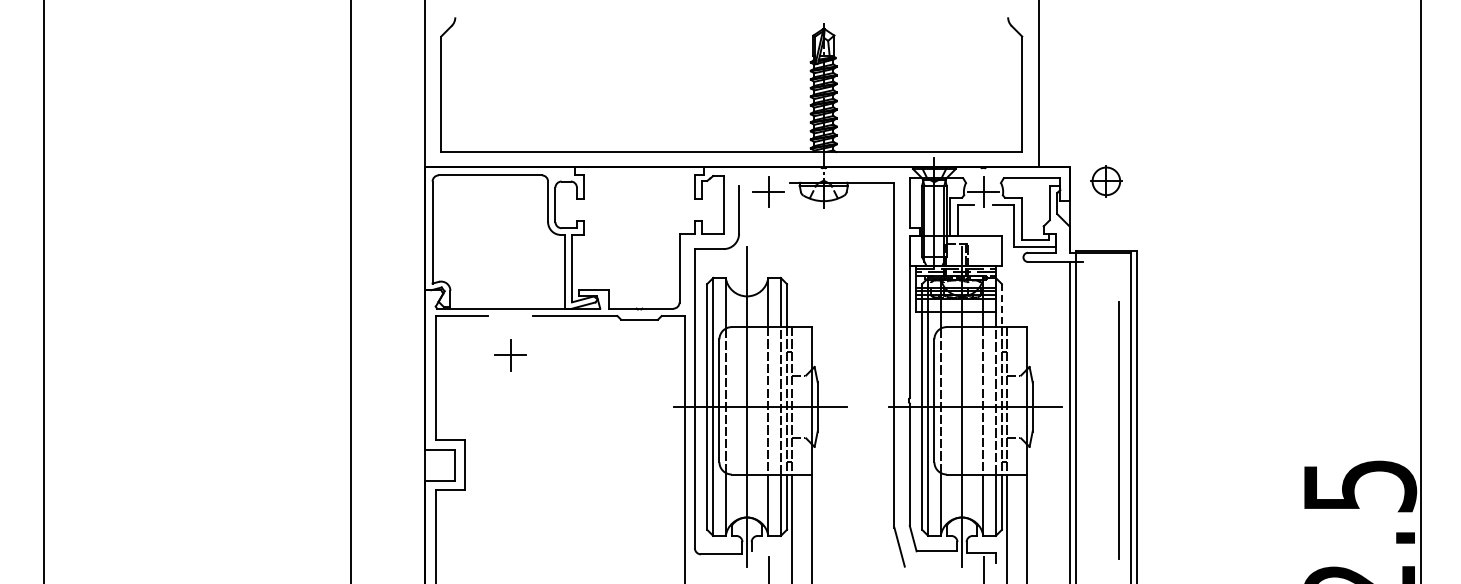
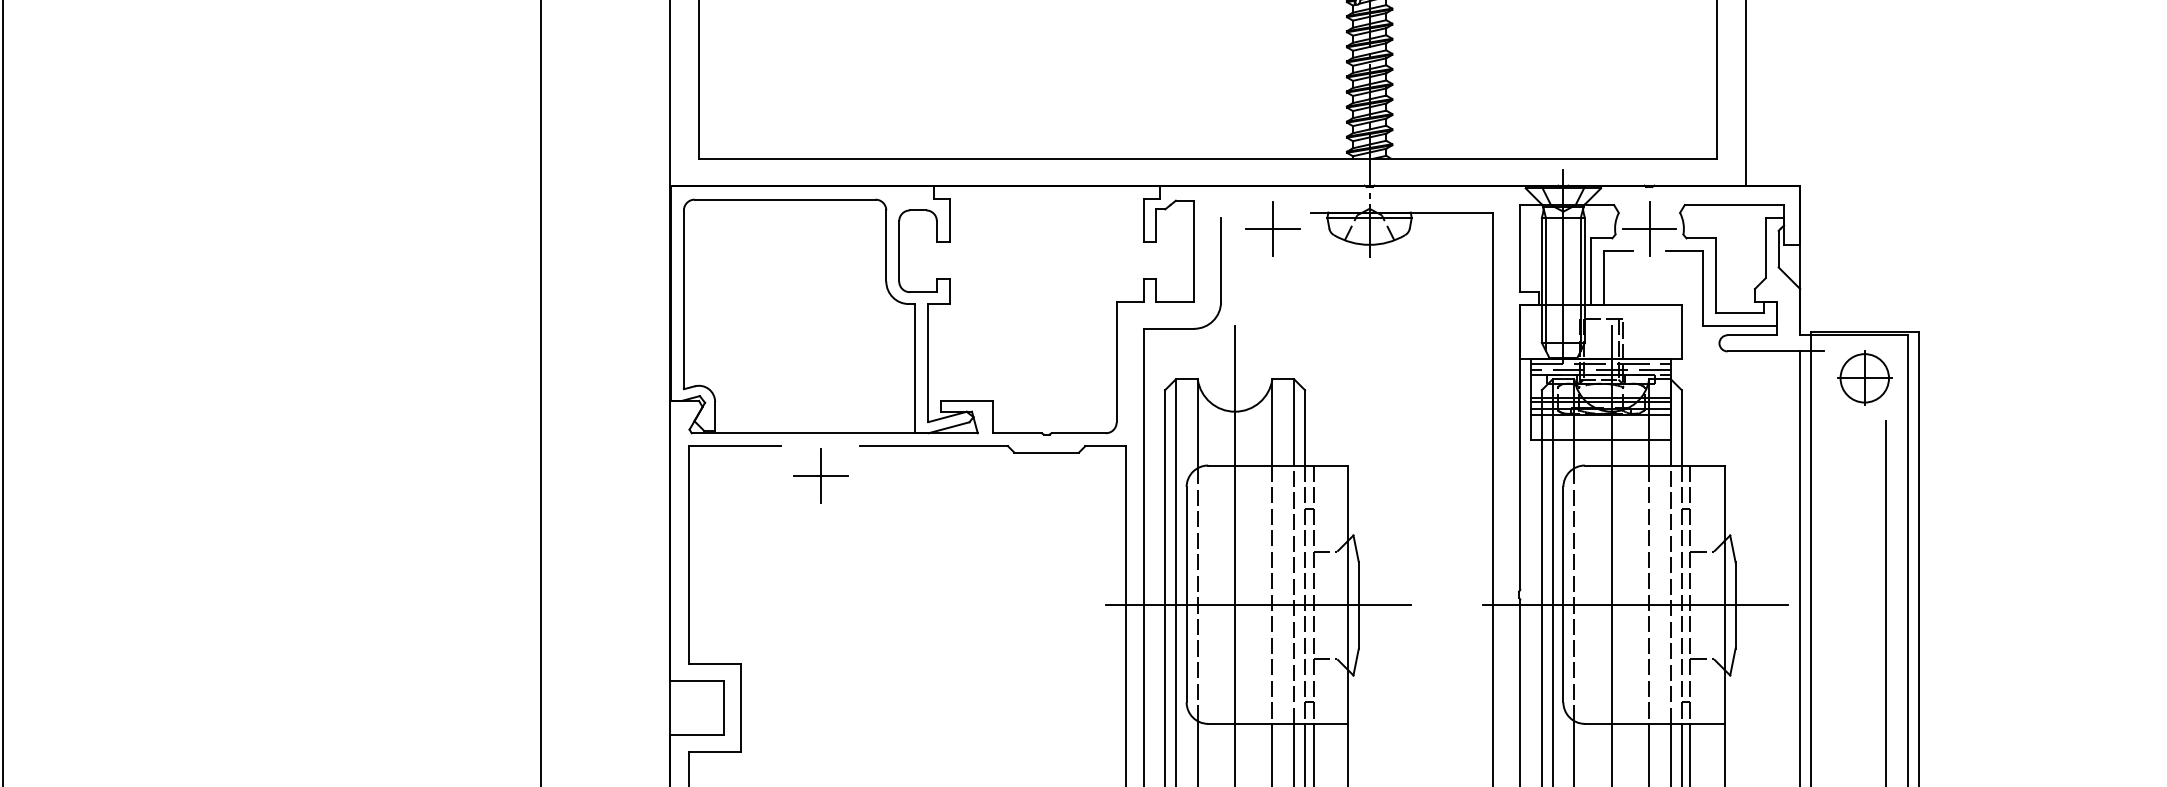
part: (1106, 181) -> (1864, 378), moved
line: (1001, 306) -> (1680, 429), dashed -> solid
part: (510, 355) -> (820, 476), moved

